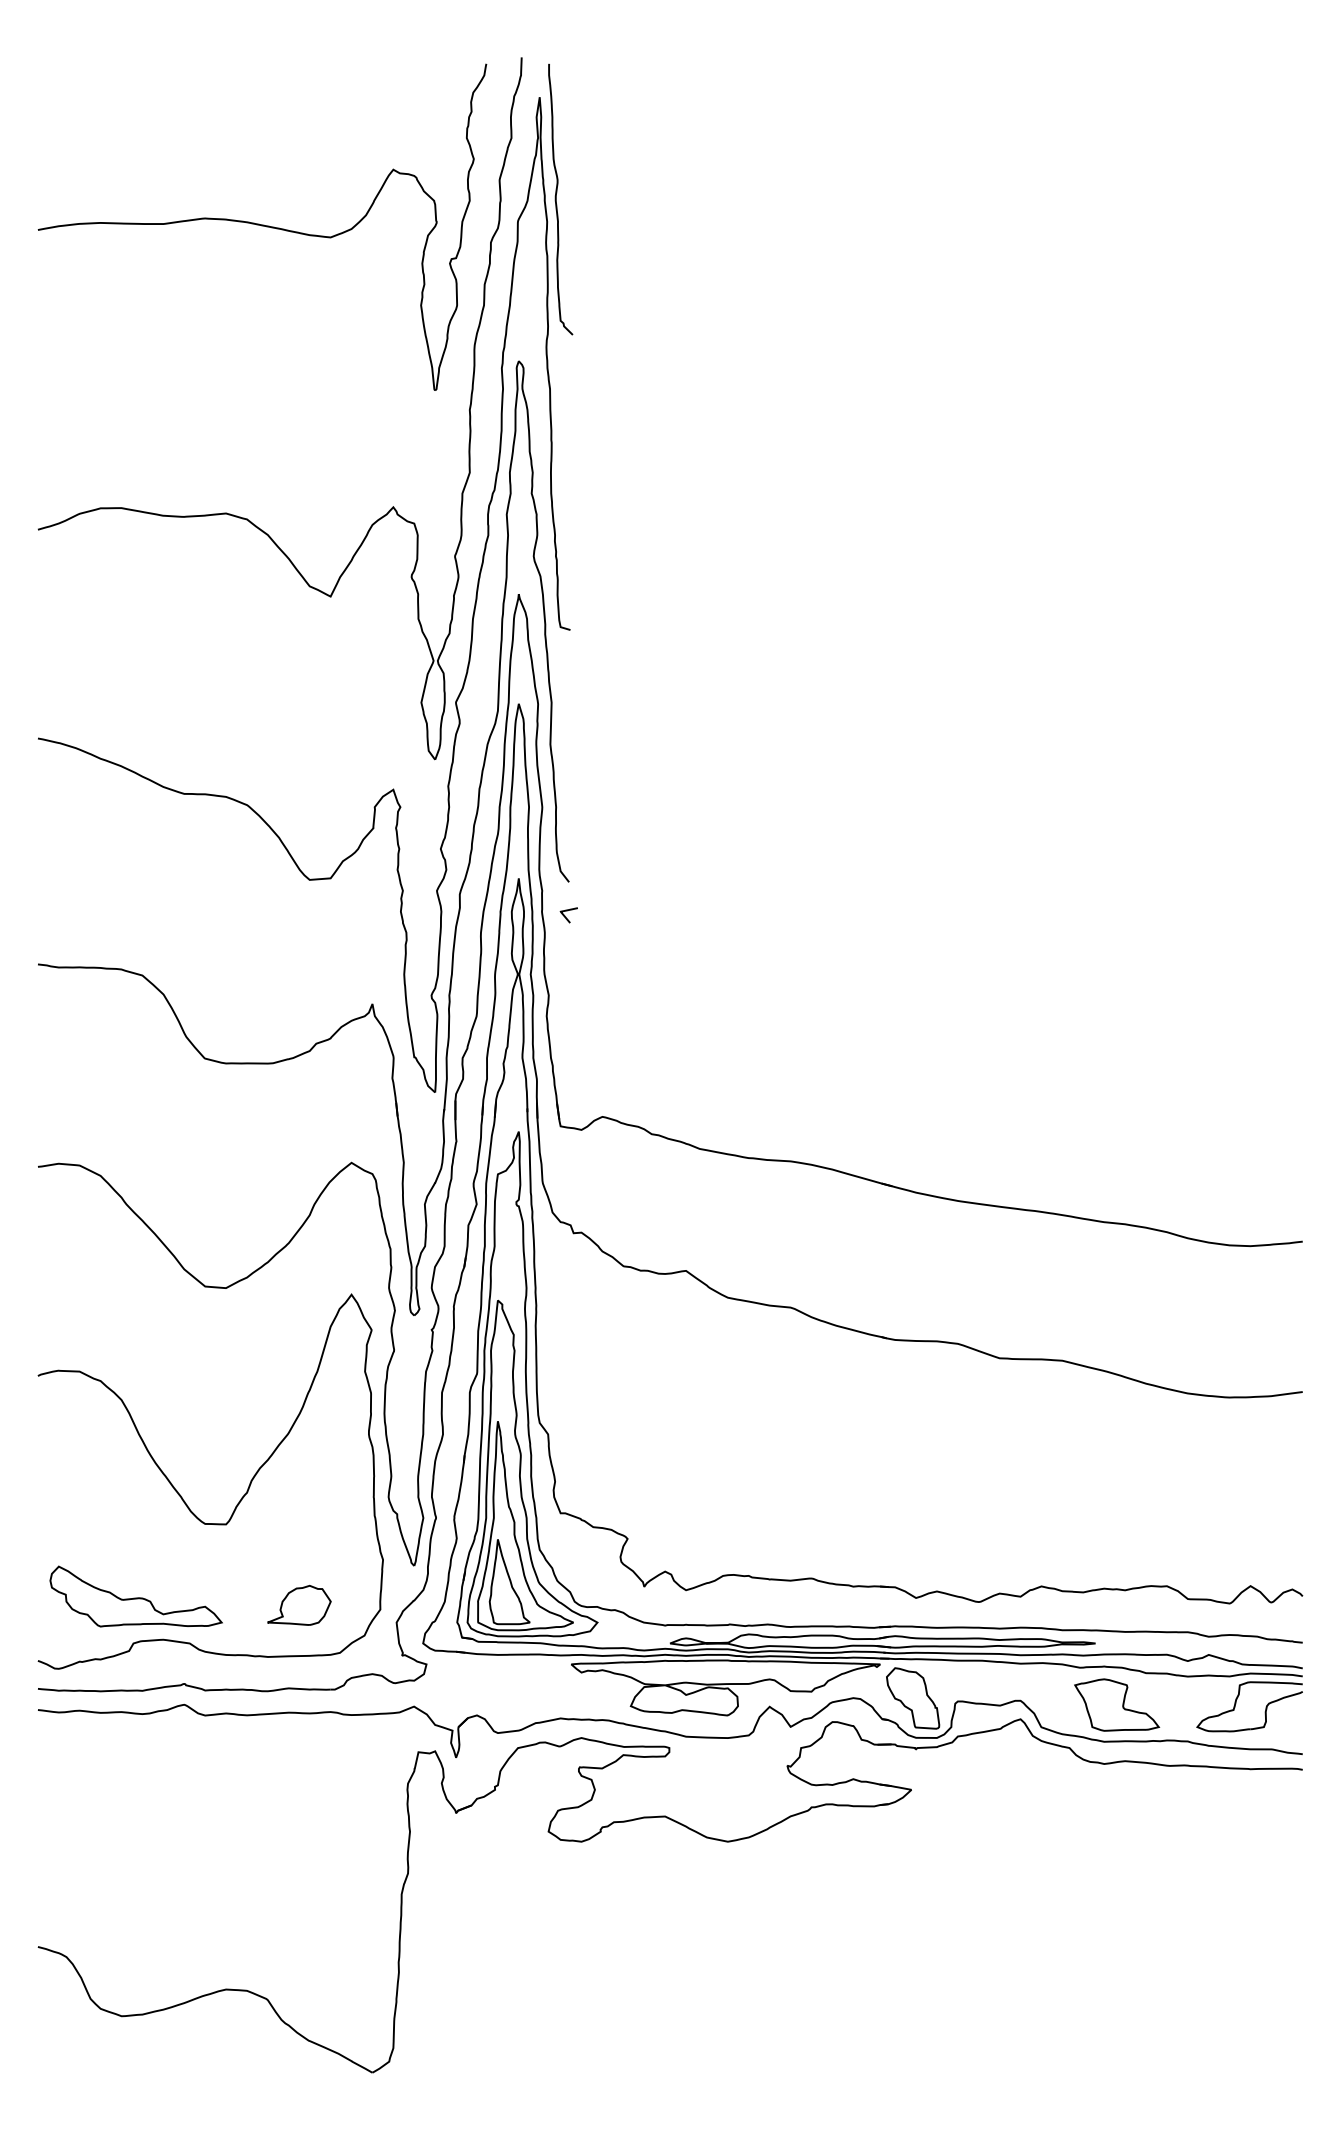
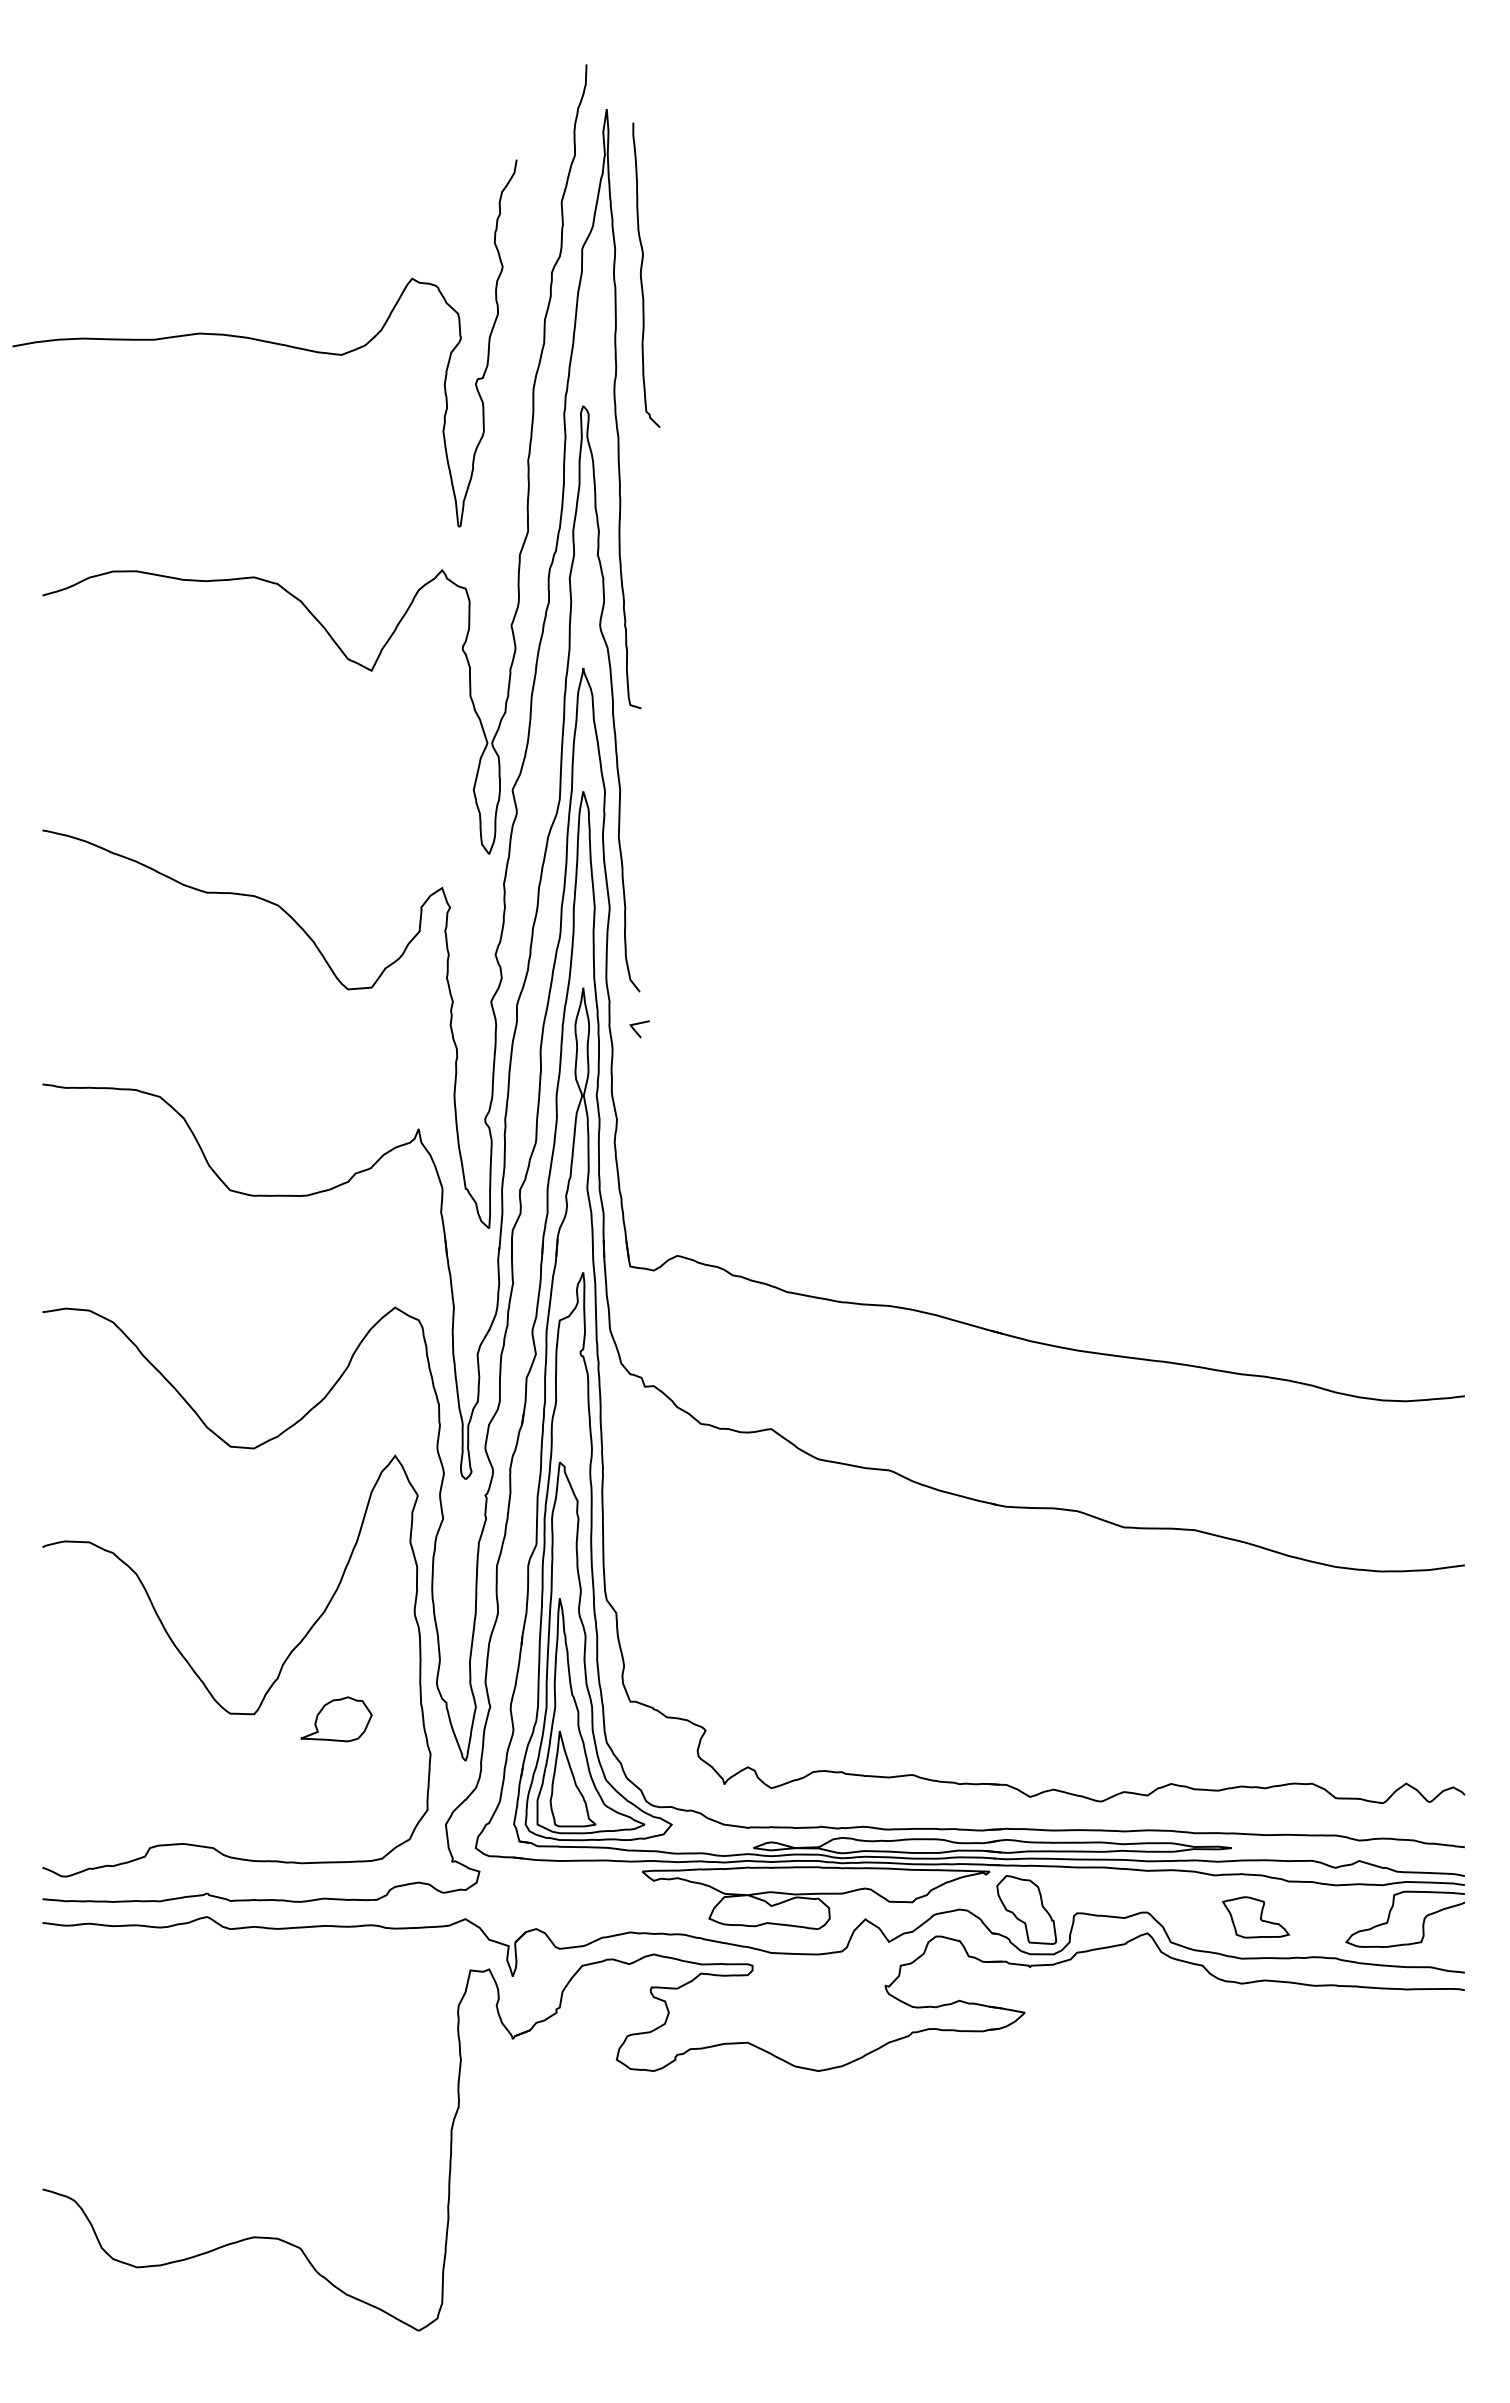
curve: (556, 198) -> (641, 274), moved
part: (262, 227) -> (264, 343), moved
part: (135, 1595) -> (152, 1794), removed
part: (299, 1605) -> (336, 1719), moved
part: (1116, 1705) -> (1255, 1917), size x0.7

